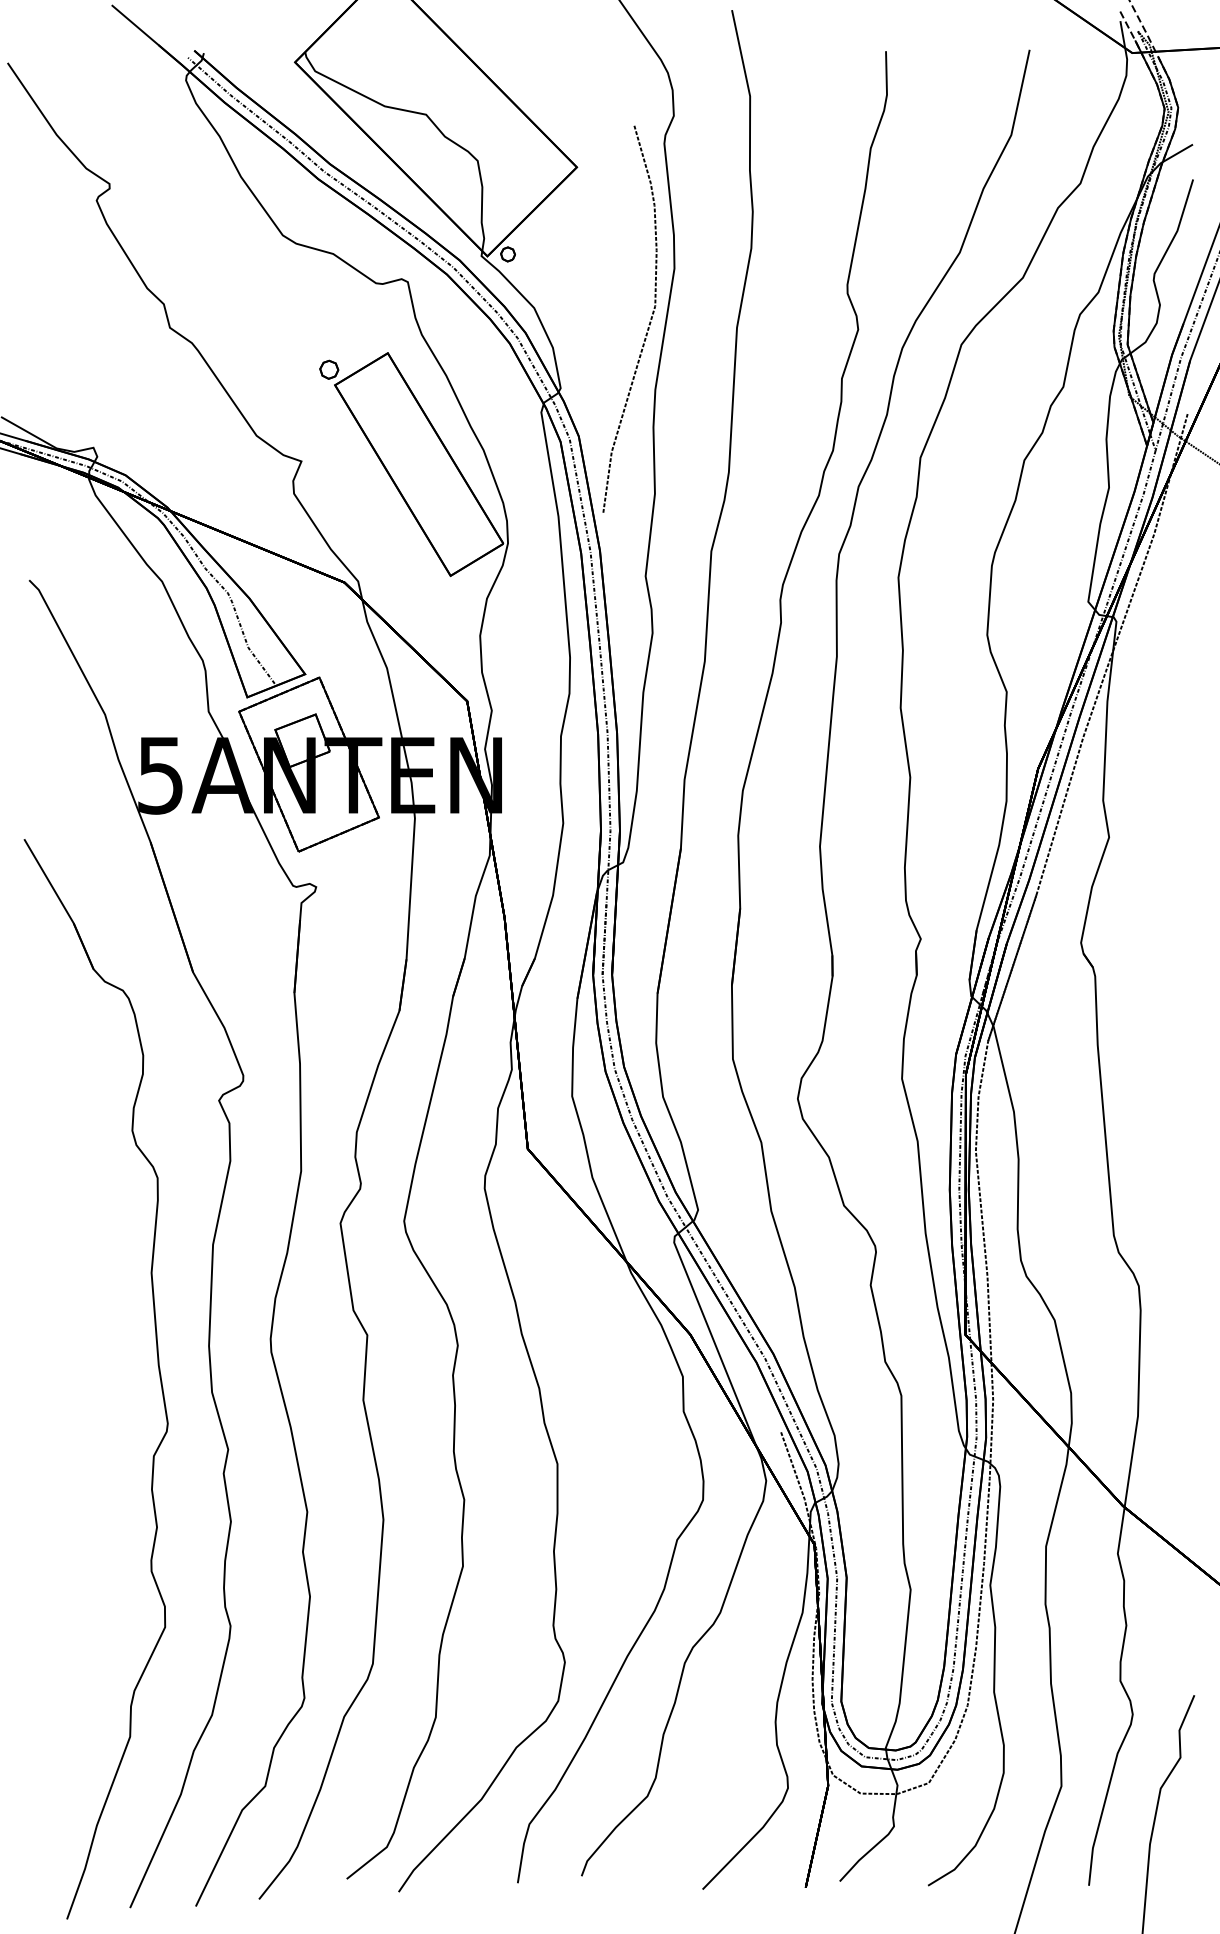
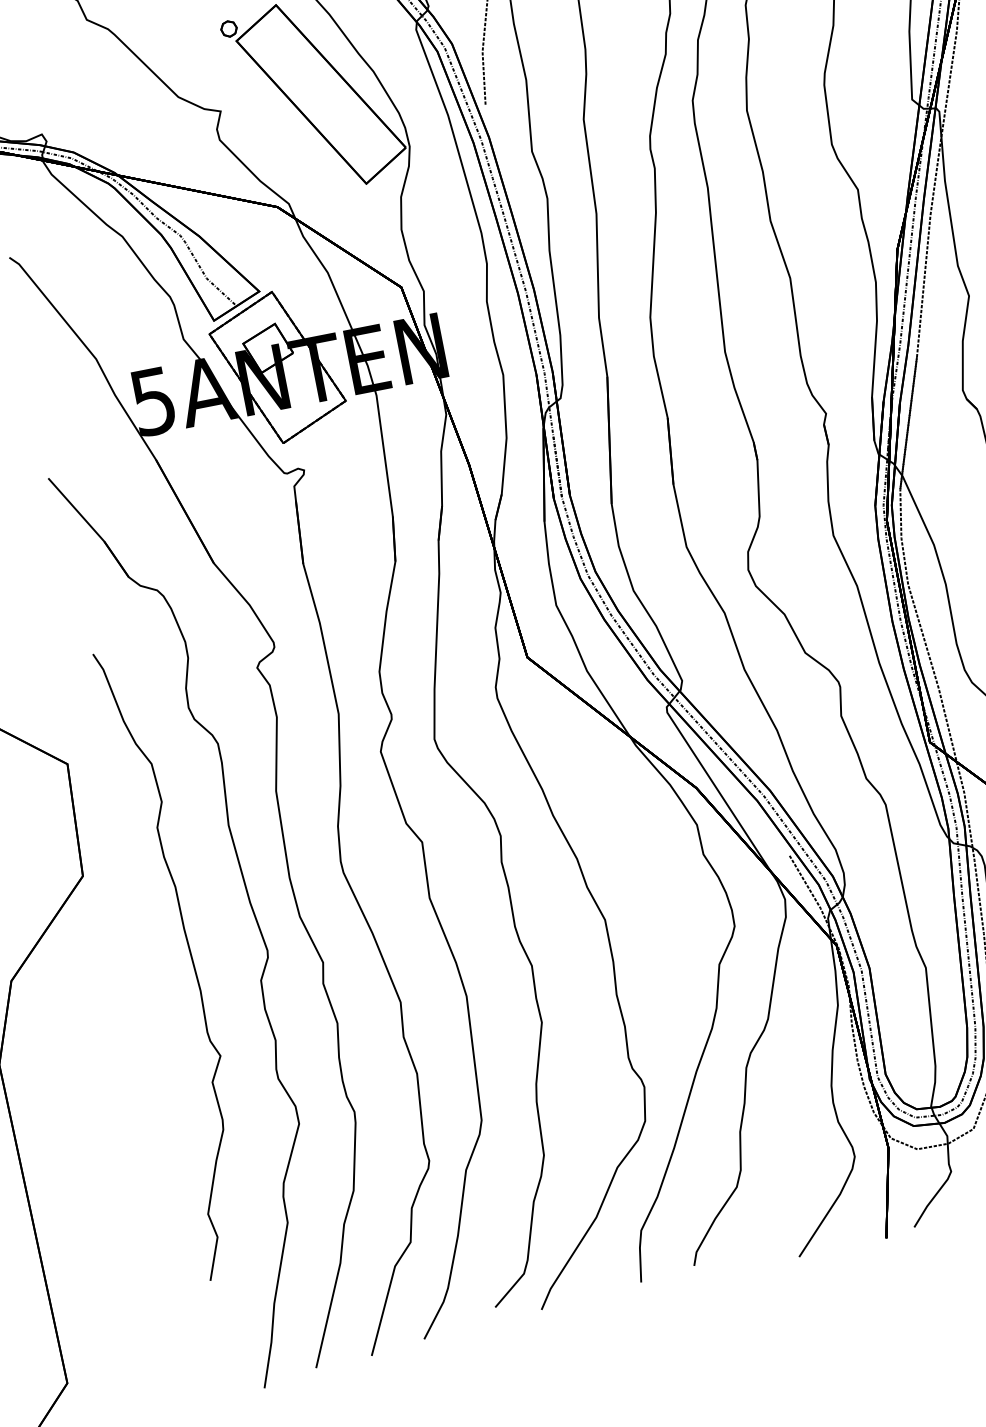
part: (79, 1416) -> (191, 959), added

